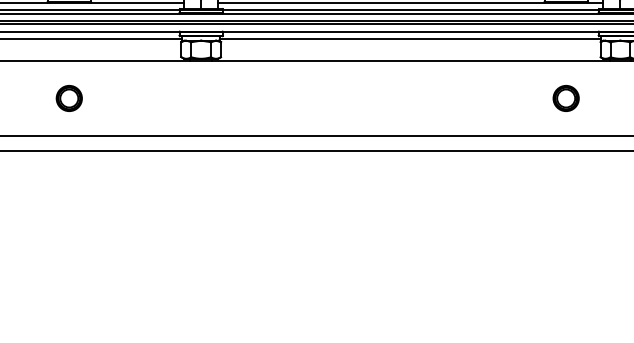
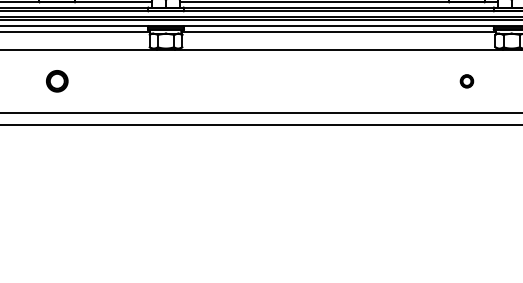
part: (565, 98) -> (466, 81), size x0.6

